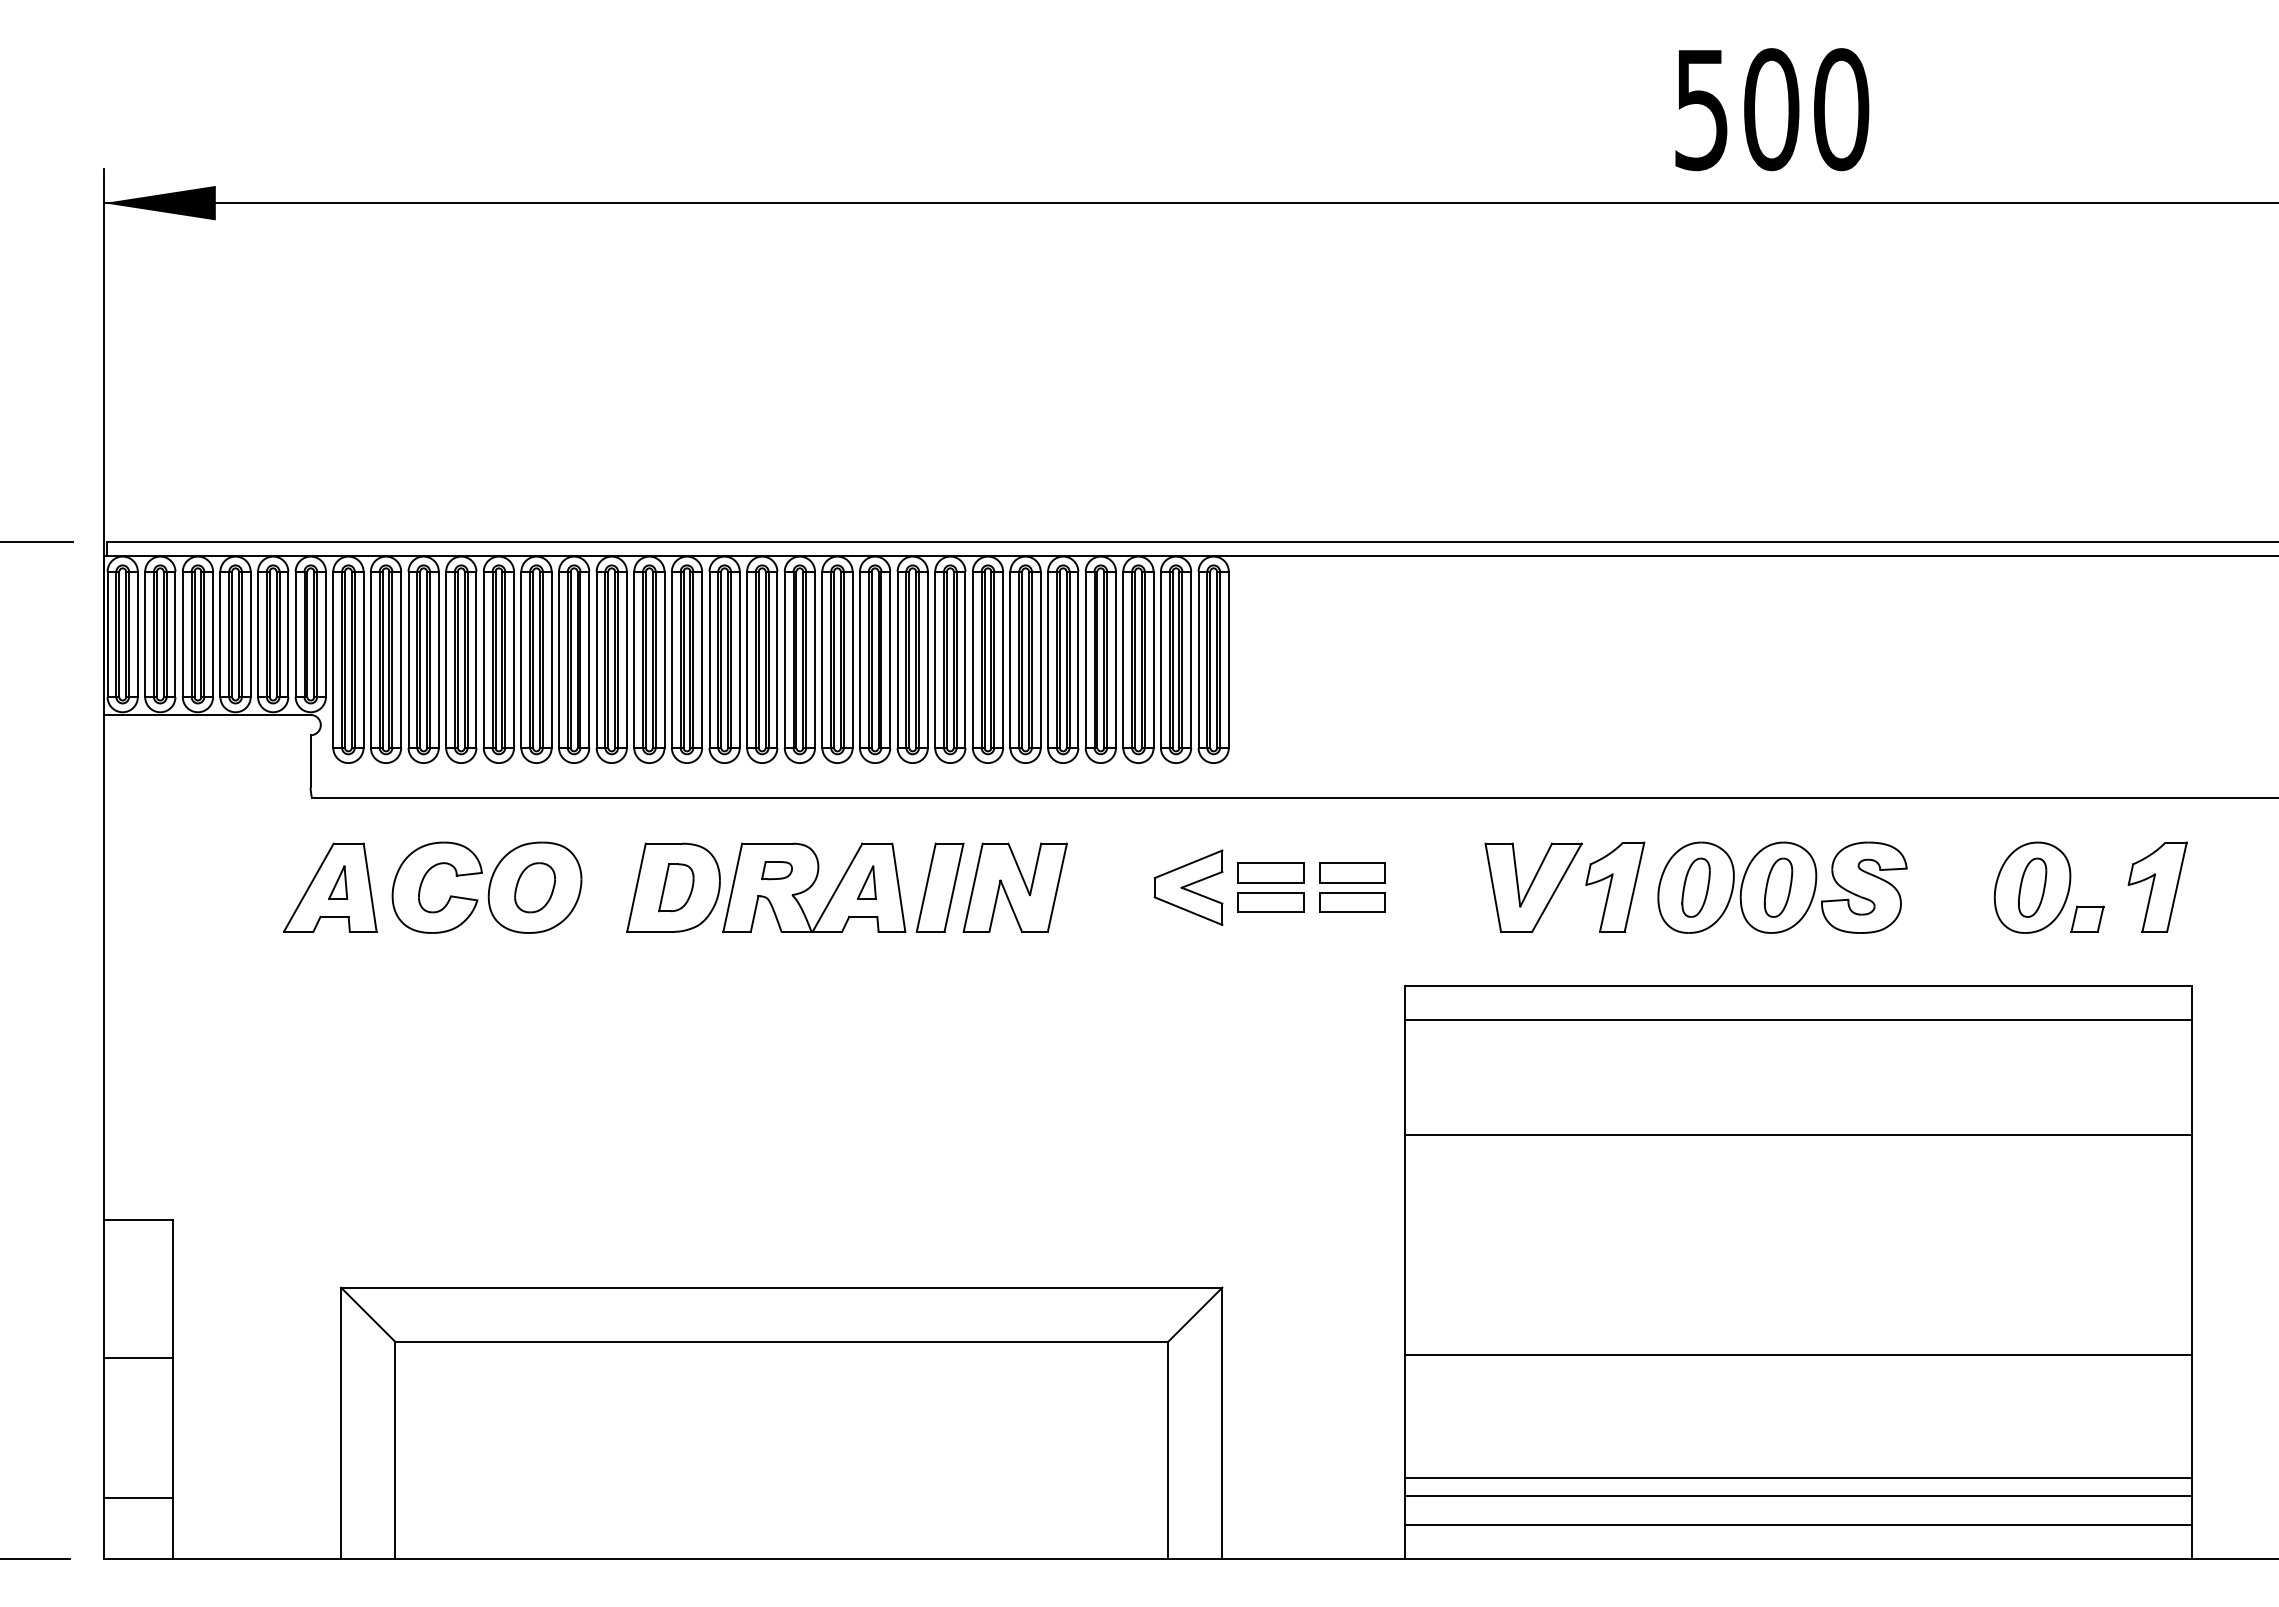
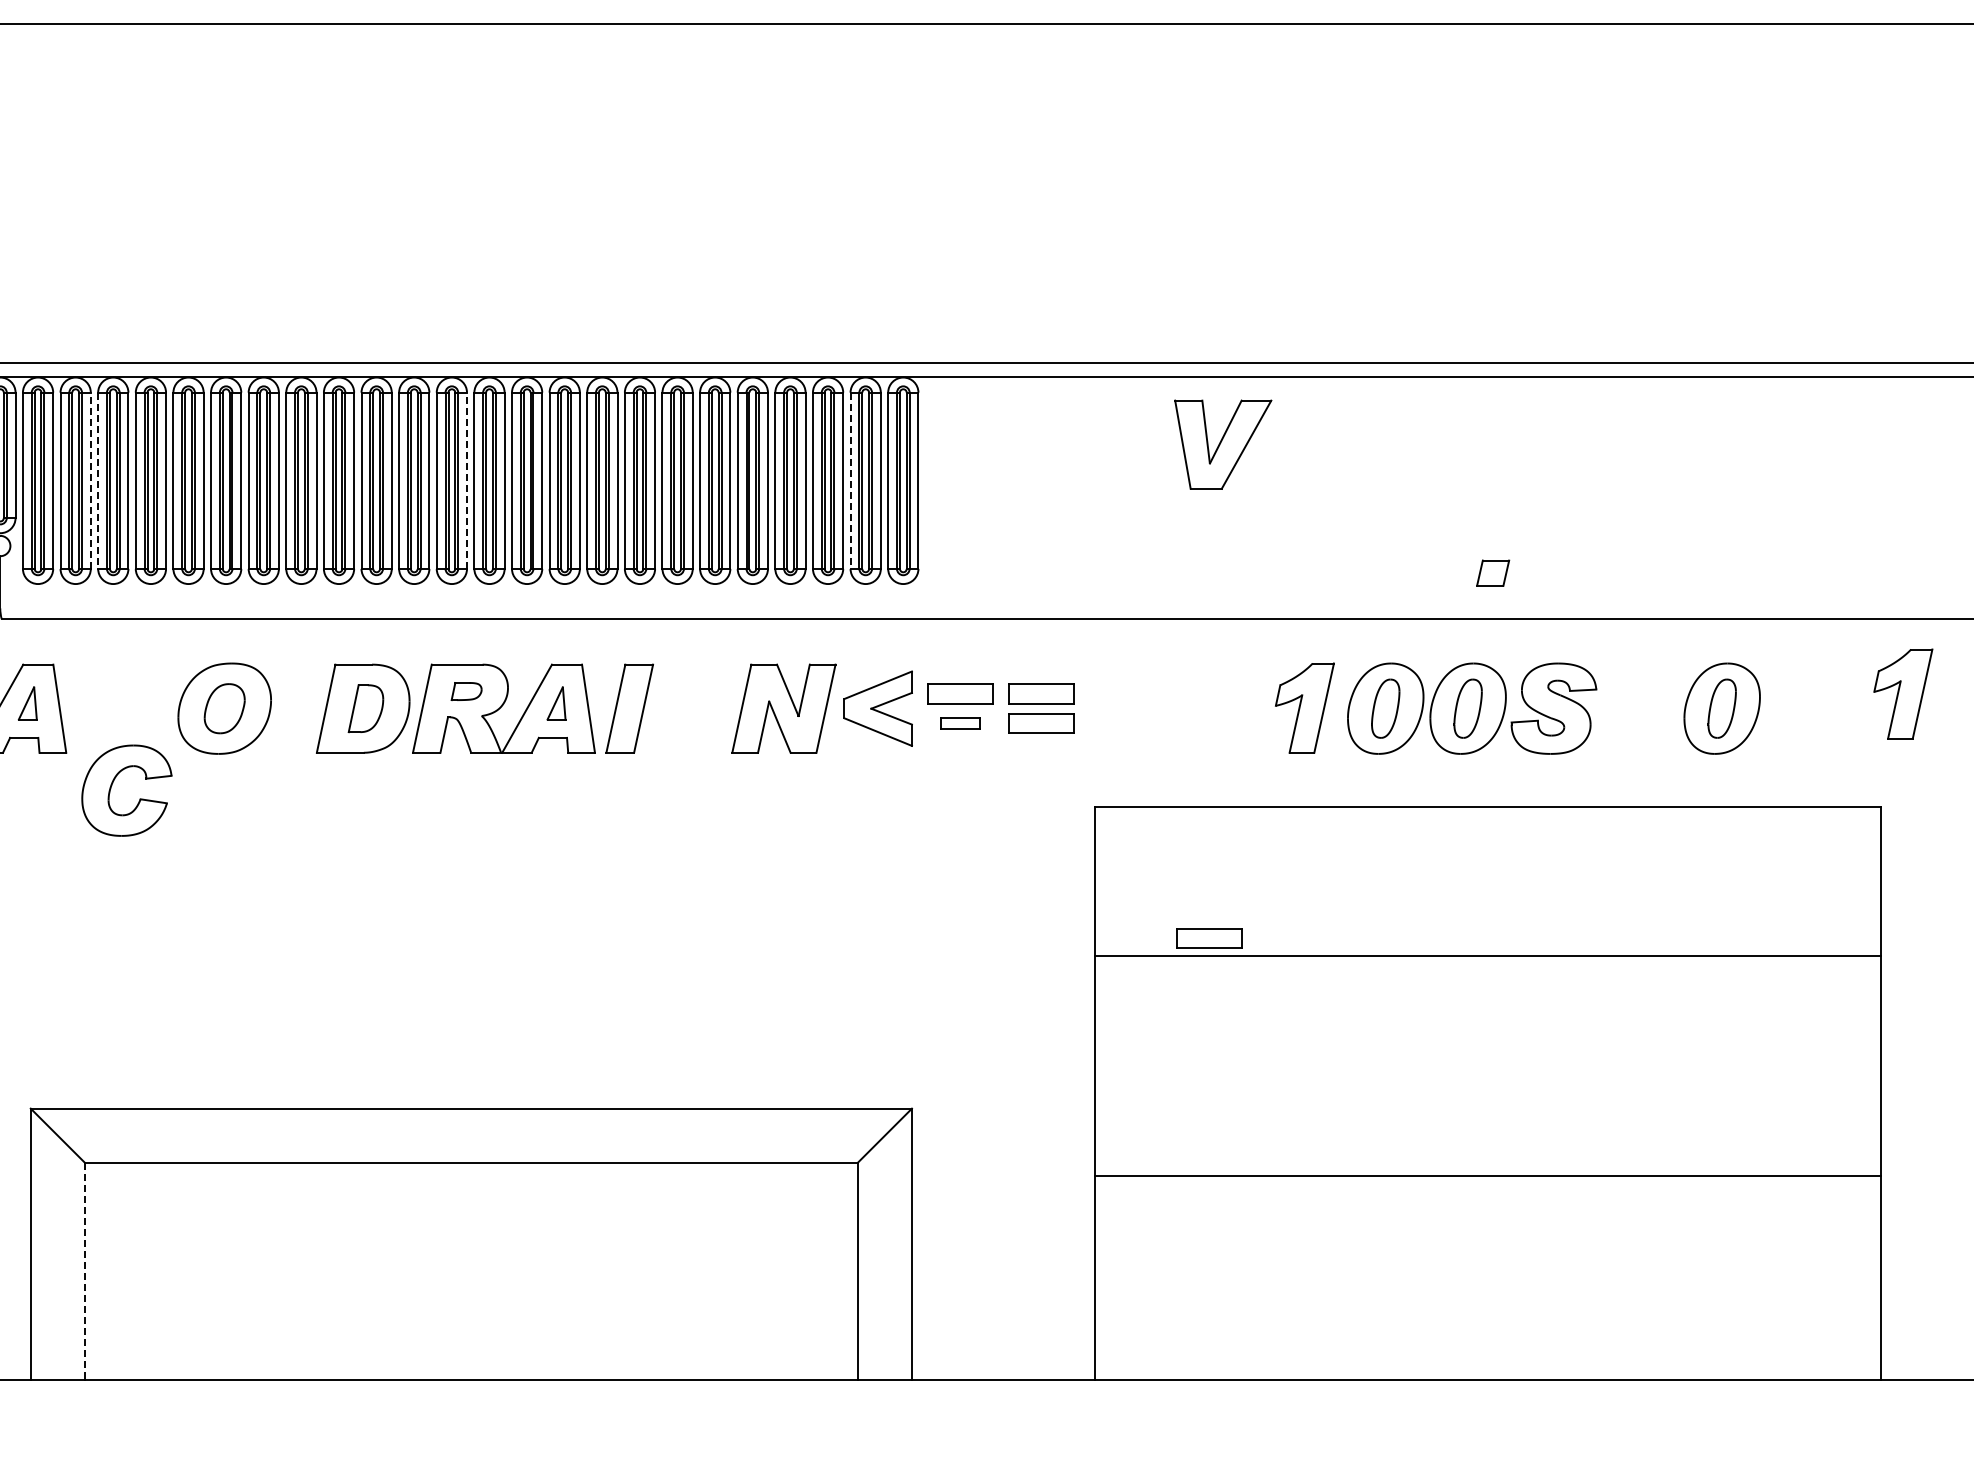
line: (401, 659) -> (91, 480), solid -> dashed
line: (777, 659) -> (467, 480), solid -> dashed
line: (408, 660) -> (98, 481), solid -> dashed
line: (1160, 660) -> (850, 481), solid -> dashed
part: (423, 881) -> (113, 784), moved
part: (2157, 886) -> (1903, 693), moved
part: (1014, 887) -> (783, 708), moved
part: (1533, 887) -> (1223, 444), moved
part: (1270, 902) -> (960, 723), size x0.6
part: (2087, 918) -> (1493, 572), moved
line: (1798, 1019) -> (1488, 840), removed
part: (1520, 1117) -> (1210, 938), added
line: (395, 1450) -> (85, 1271), solid -> dashed
line: (1798, 1477) -> (1488, 1298), removed
line: (1798, 1495) -> (1488, 1316), removed
line: (1798, 1524) -> (1488, 1345), removed

